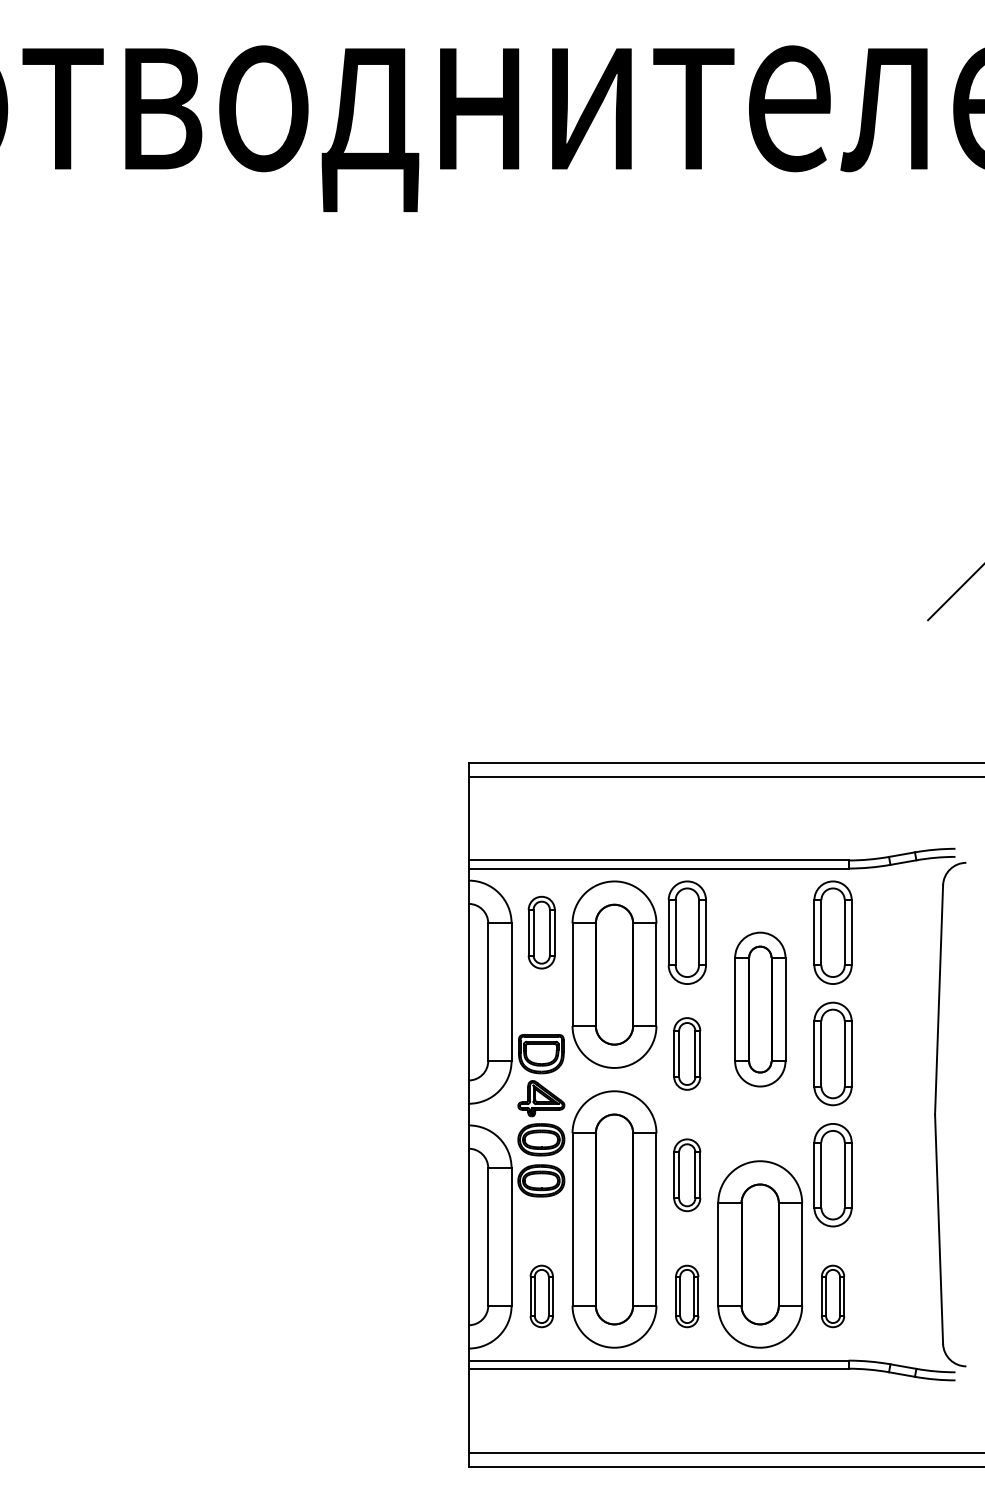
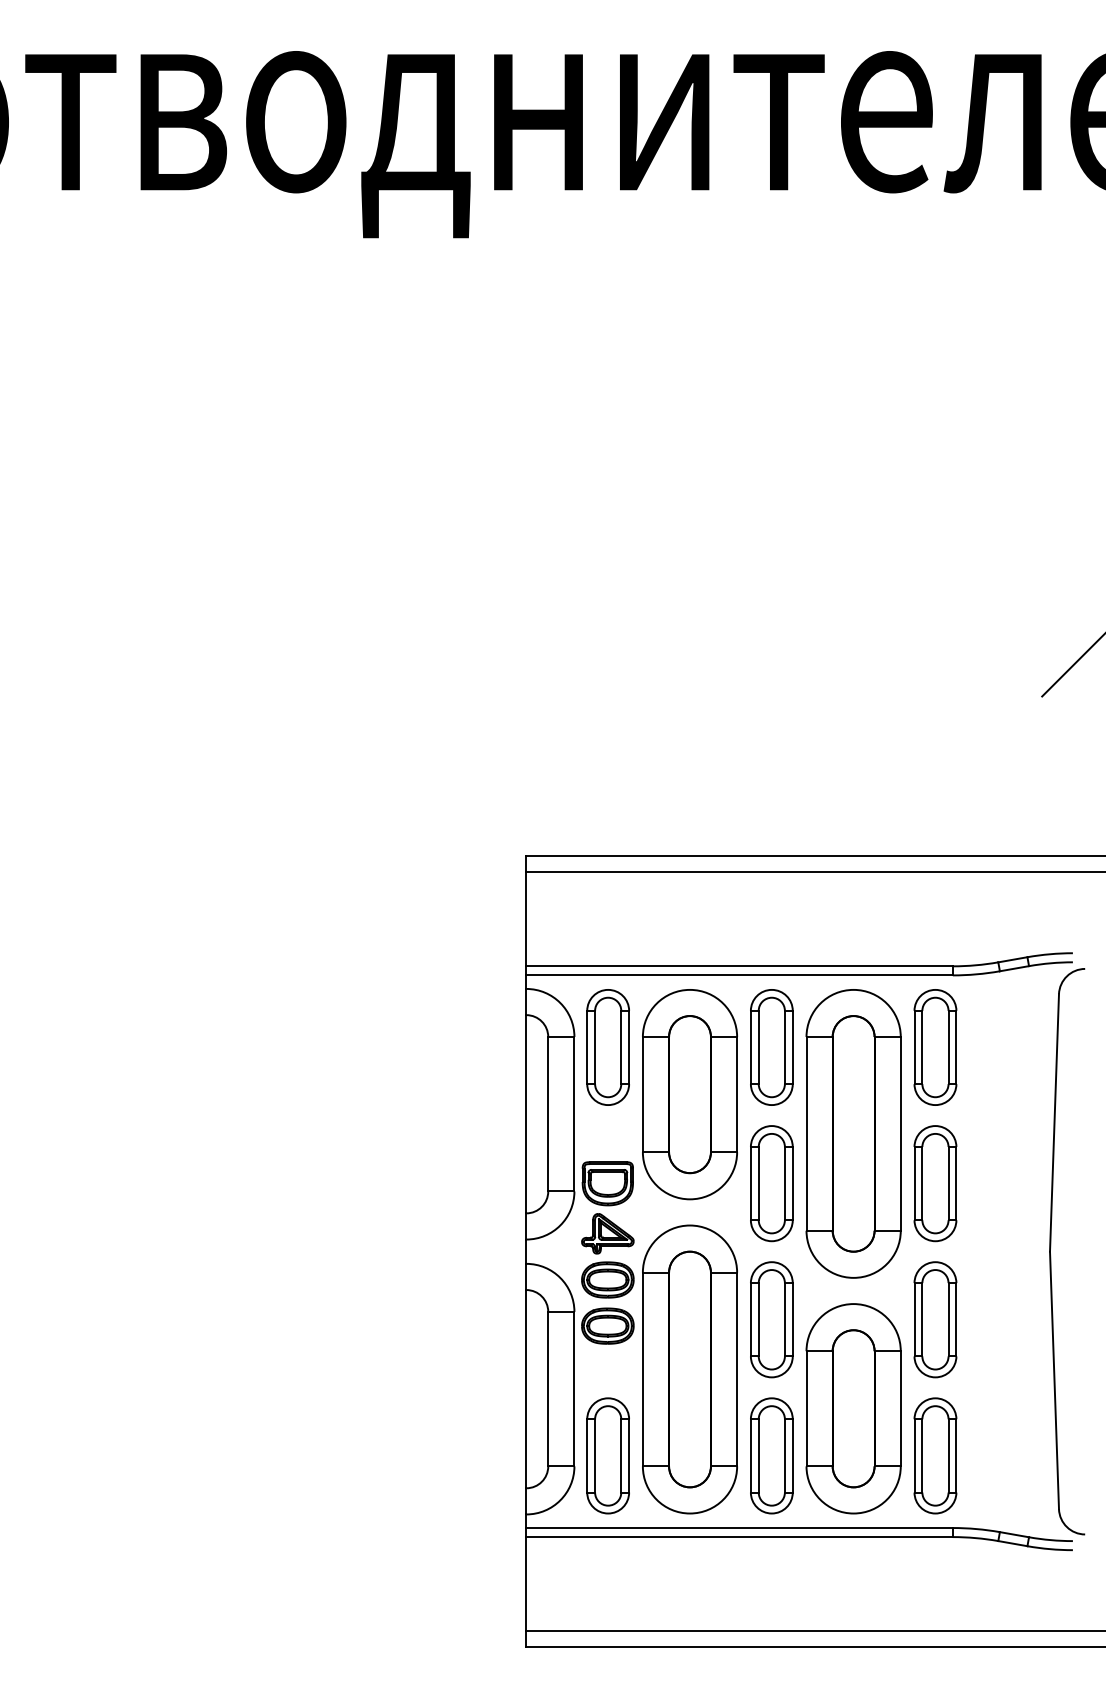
part: (541, 932) -> (608, 1047), size x1.43
part: (760, 1009) -> (853, 1133), size x1.67
part: (686, 1053) -> (770, 1183), size x1.43
part: (686, 1175) -> (770, 1320), size x1.43
part: (541, 1296) -> (608, 1455), size x1.67
part: (686, 1296) -> (770, 1455), size x1.67
part: (832, 1296) -> (934, 1455), size x1.67

